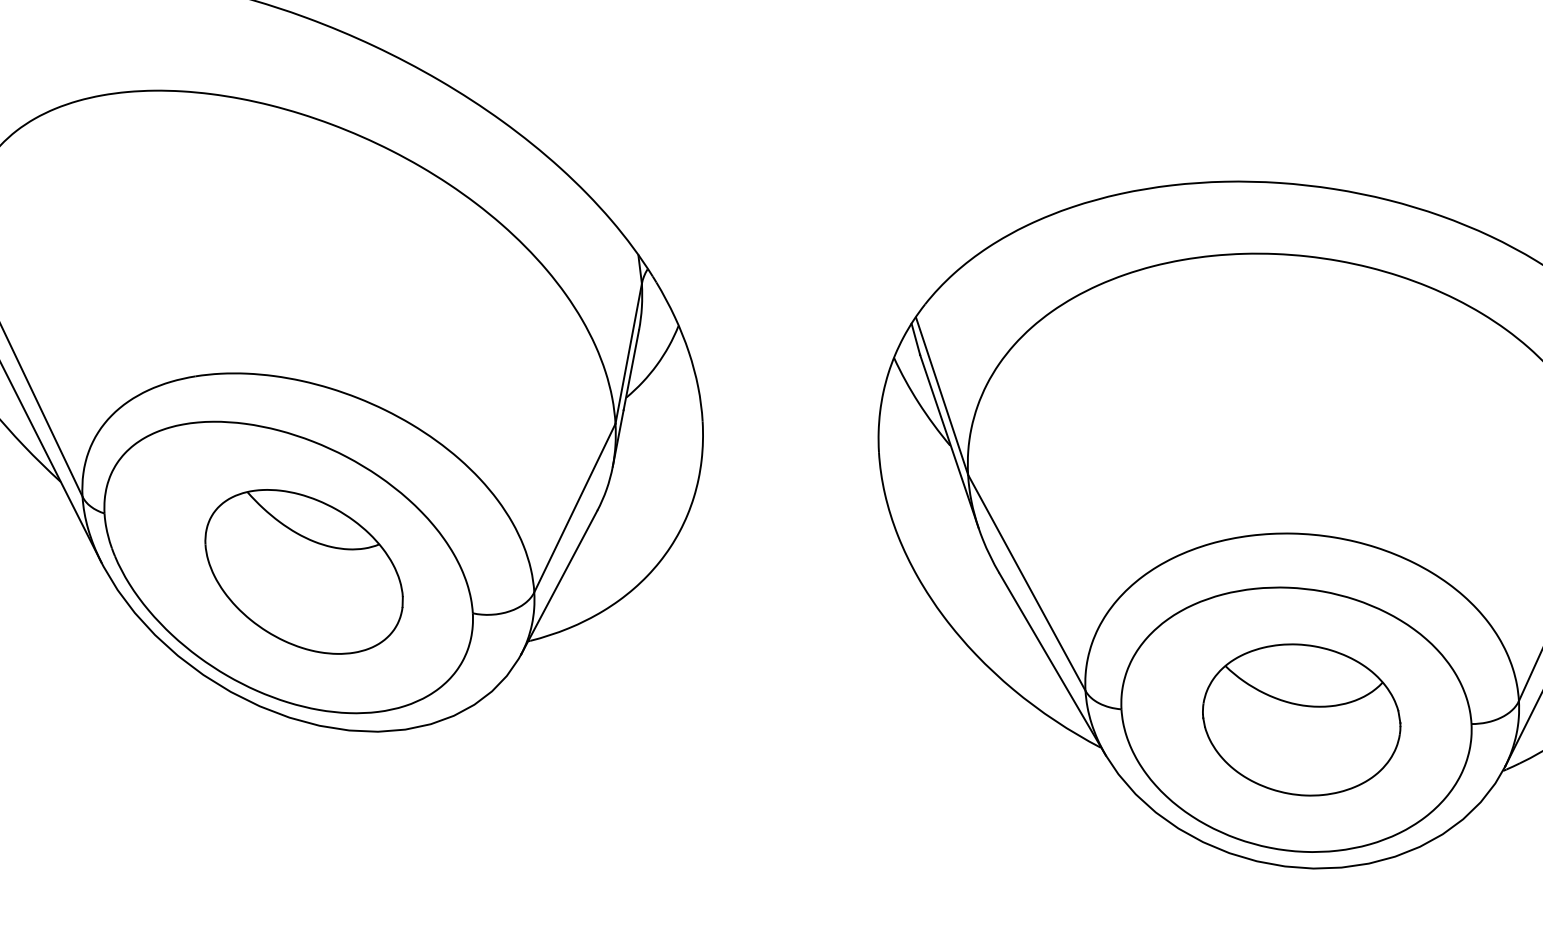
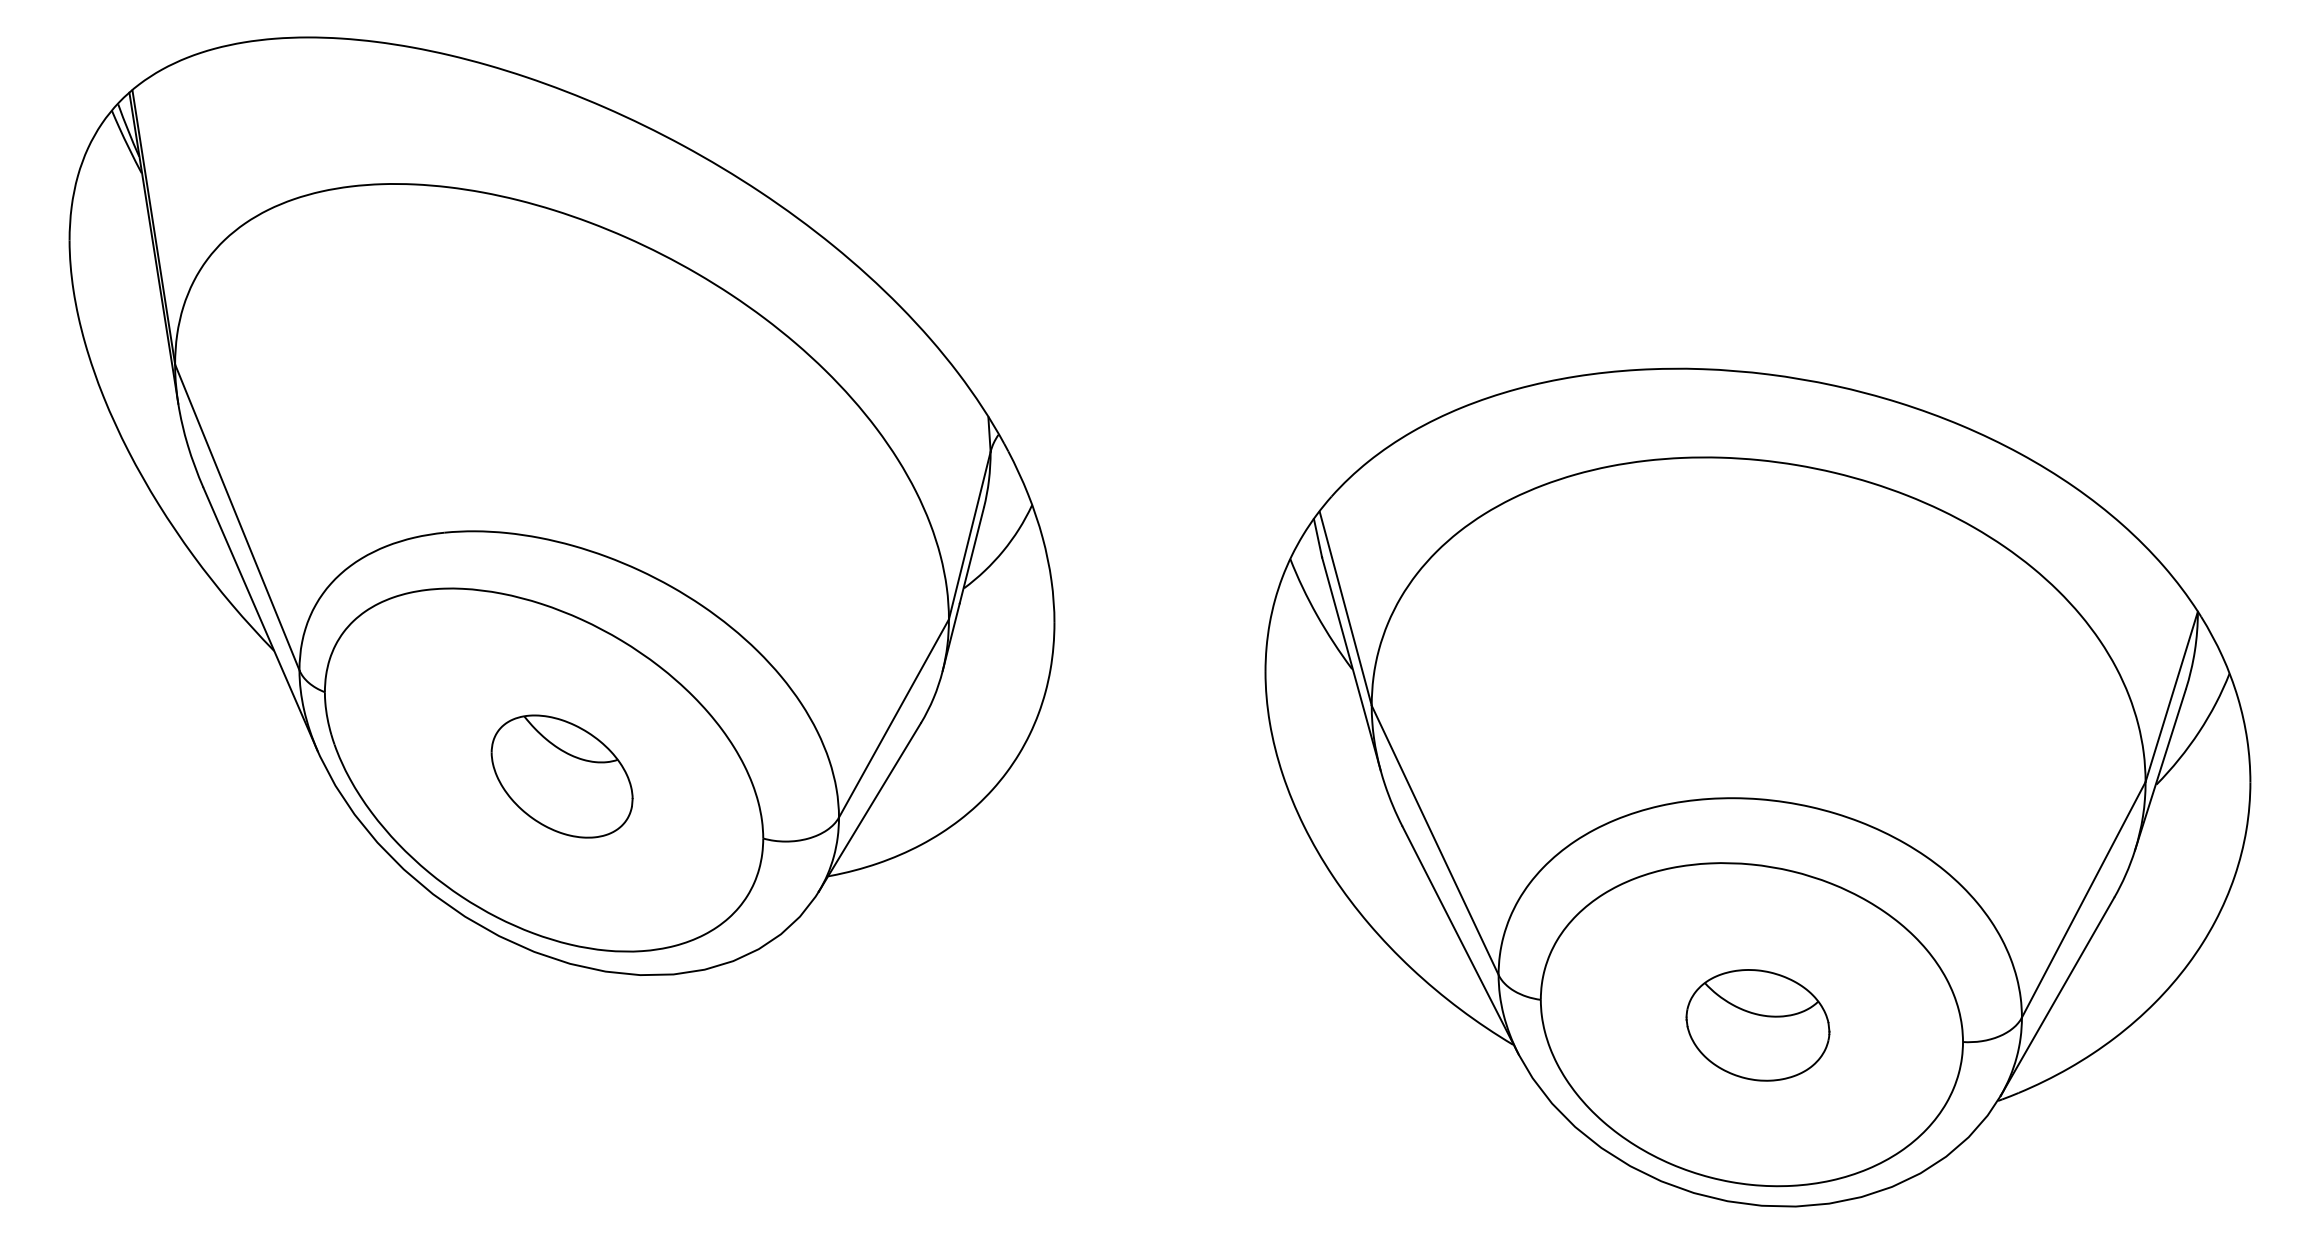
part: (303, 571) -> (561, 776), size x0.6
part: (1301, 720) -> (1757, 1025), size x0.6

